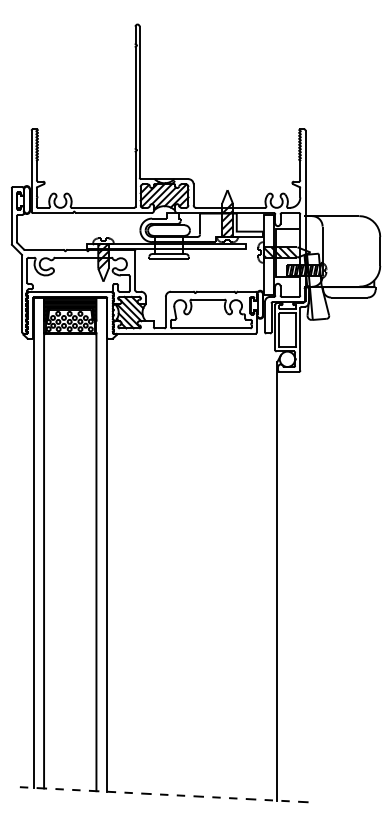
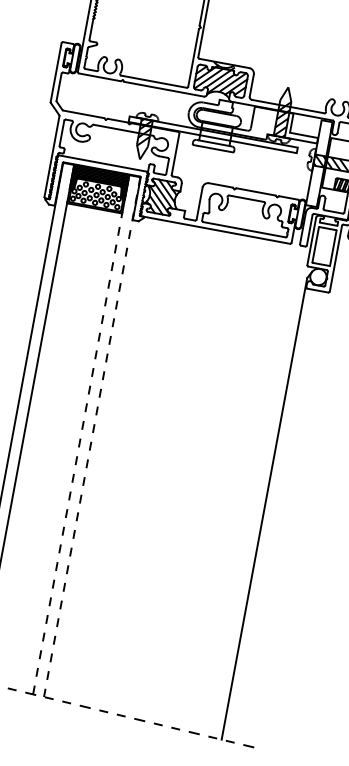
line: (106, 544) -> (91, 436), solid -> dashed
line: (96, 561) -> (77, 452), solid -> dashed

